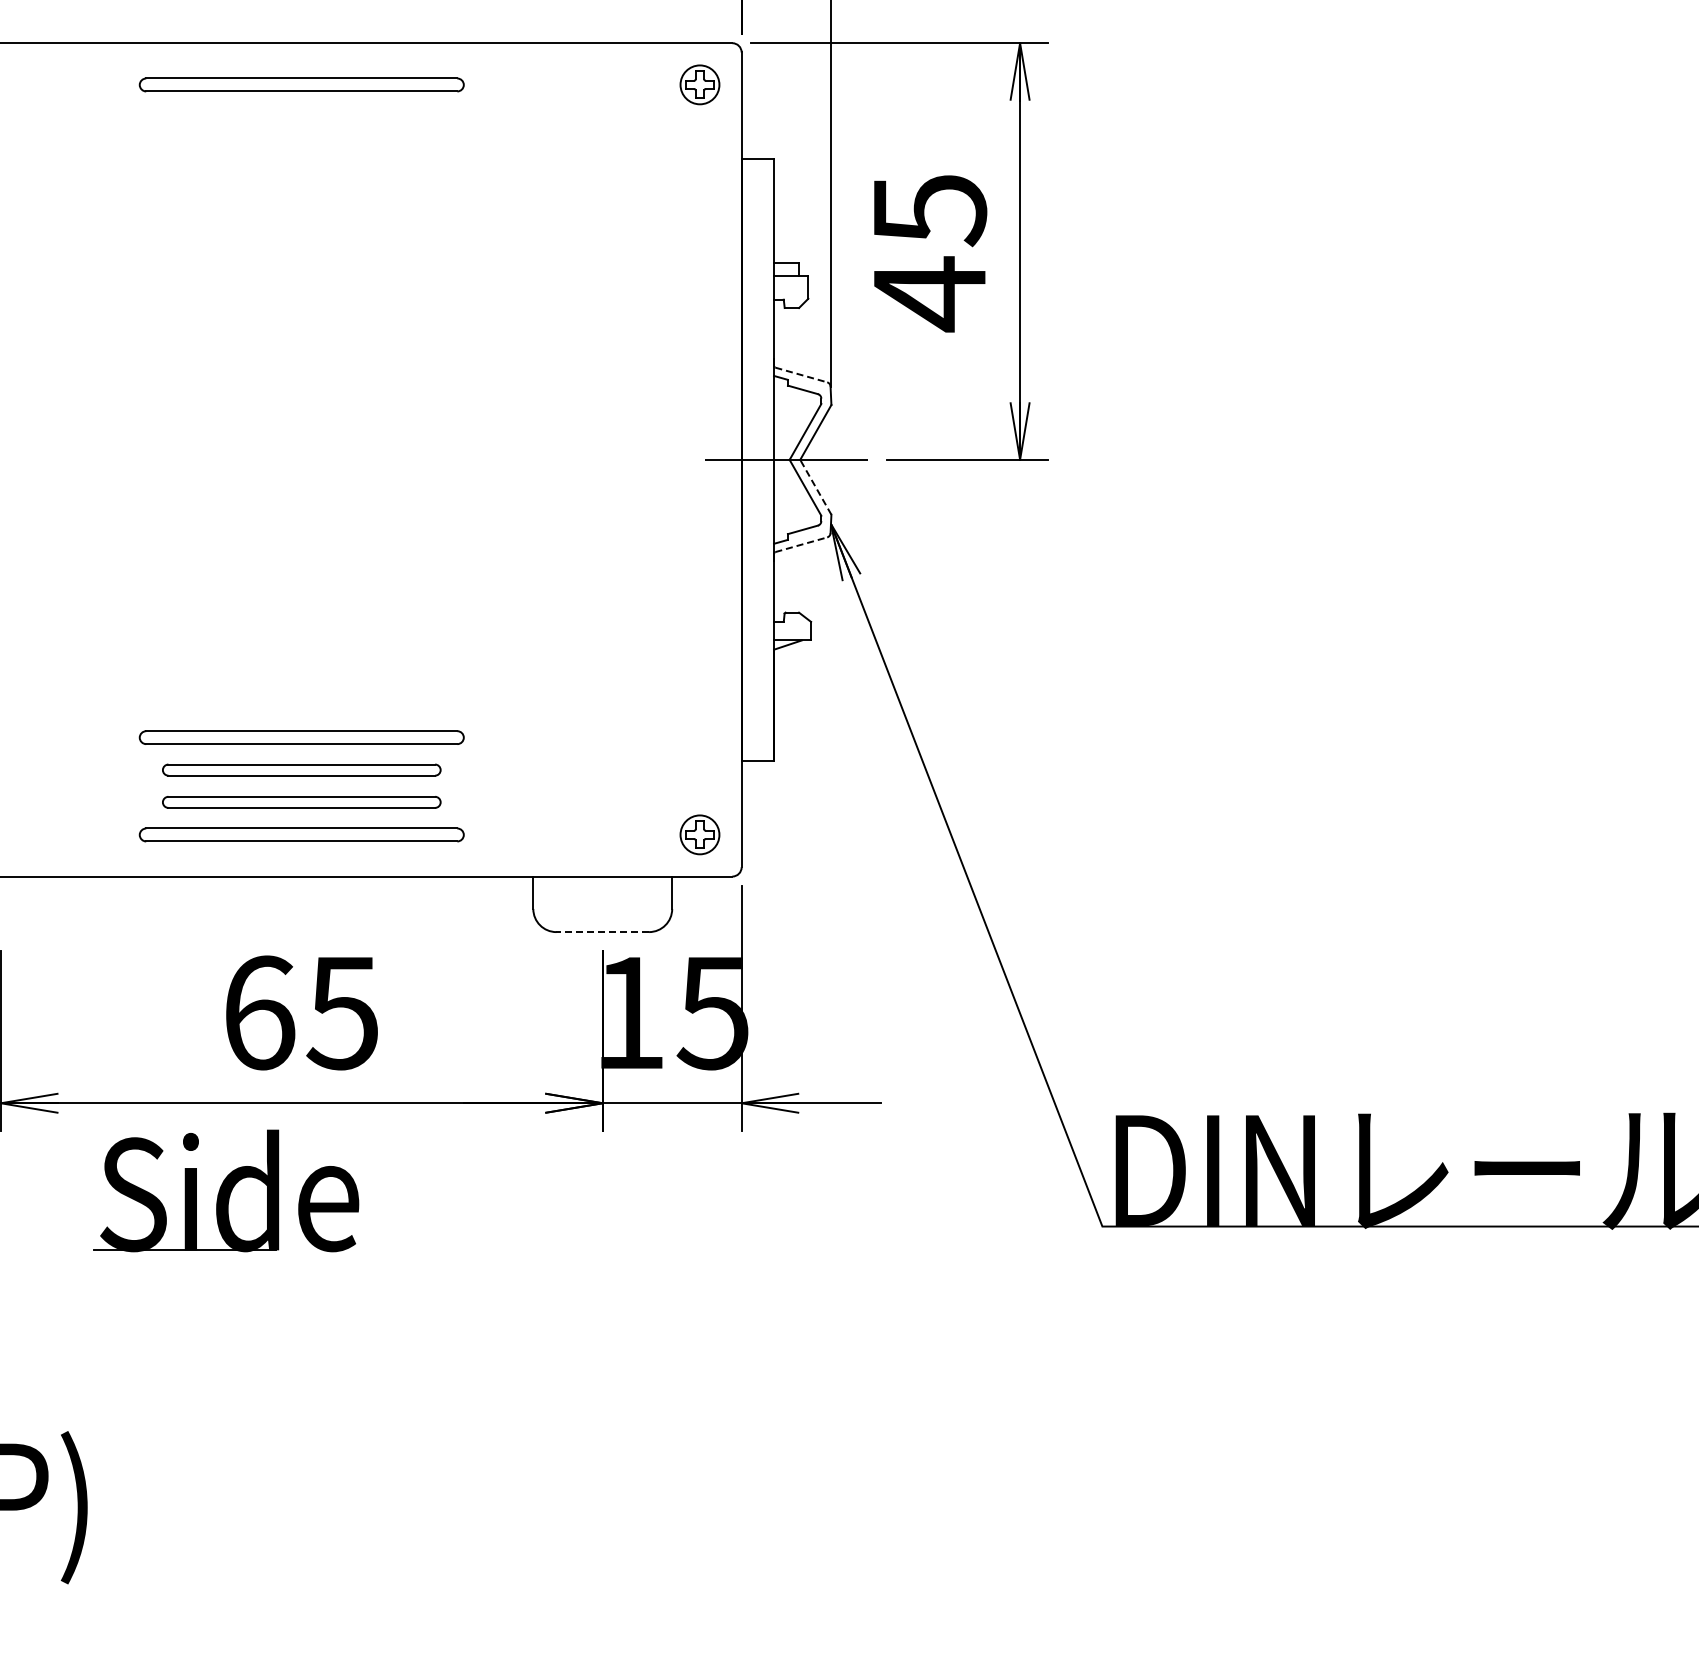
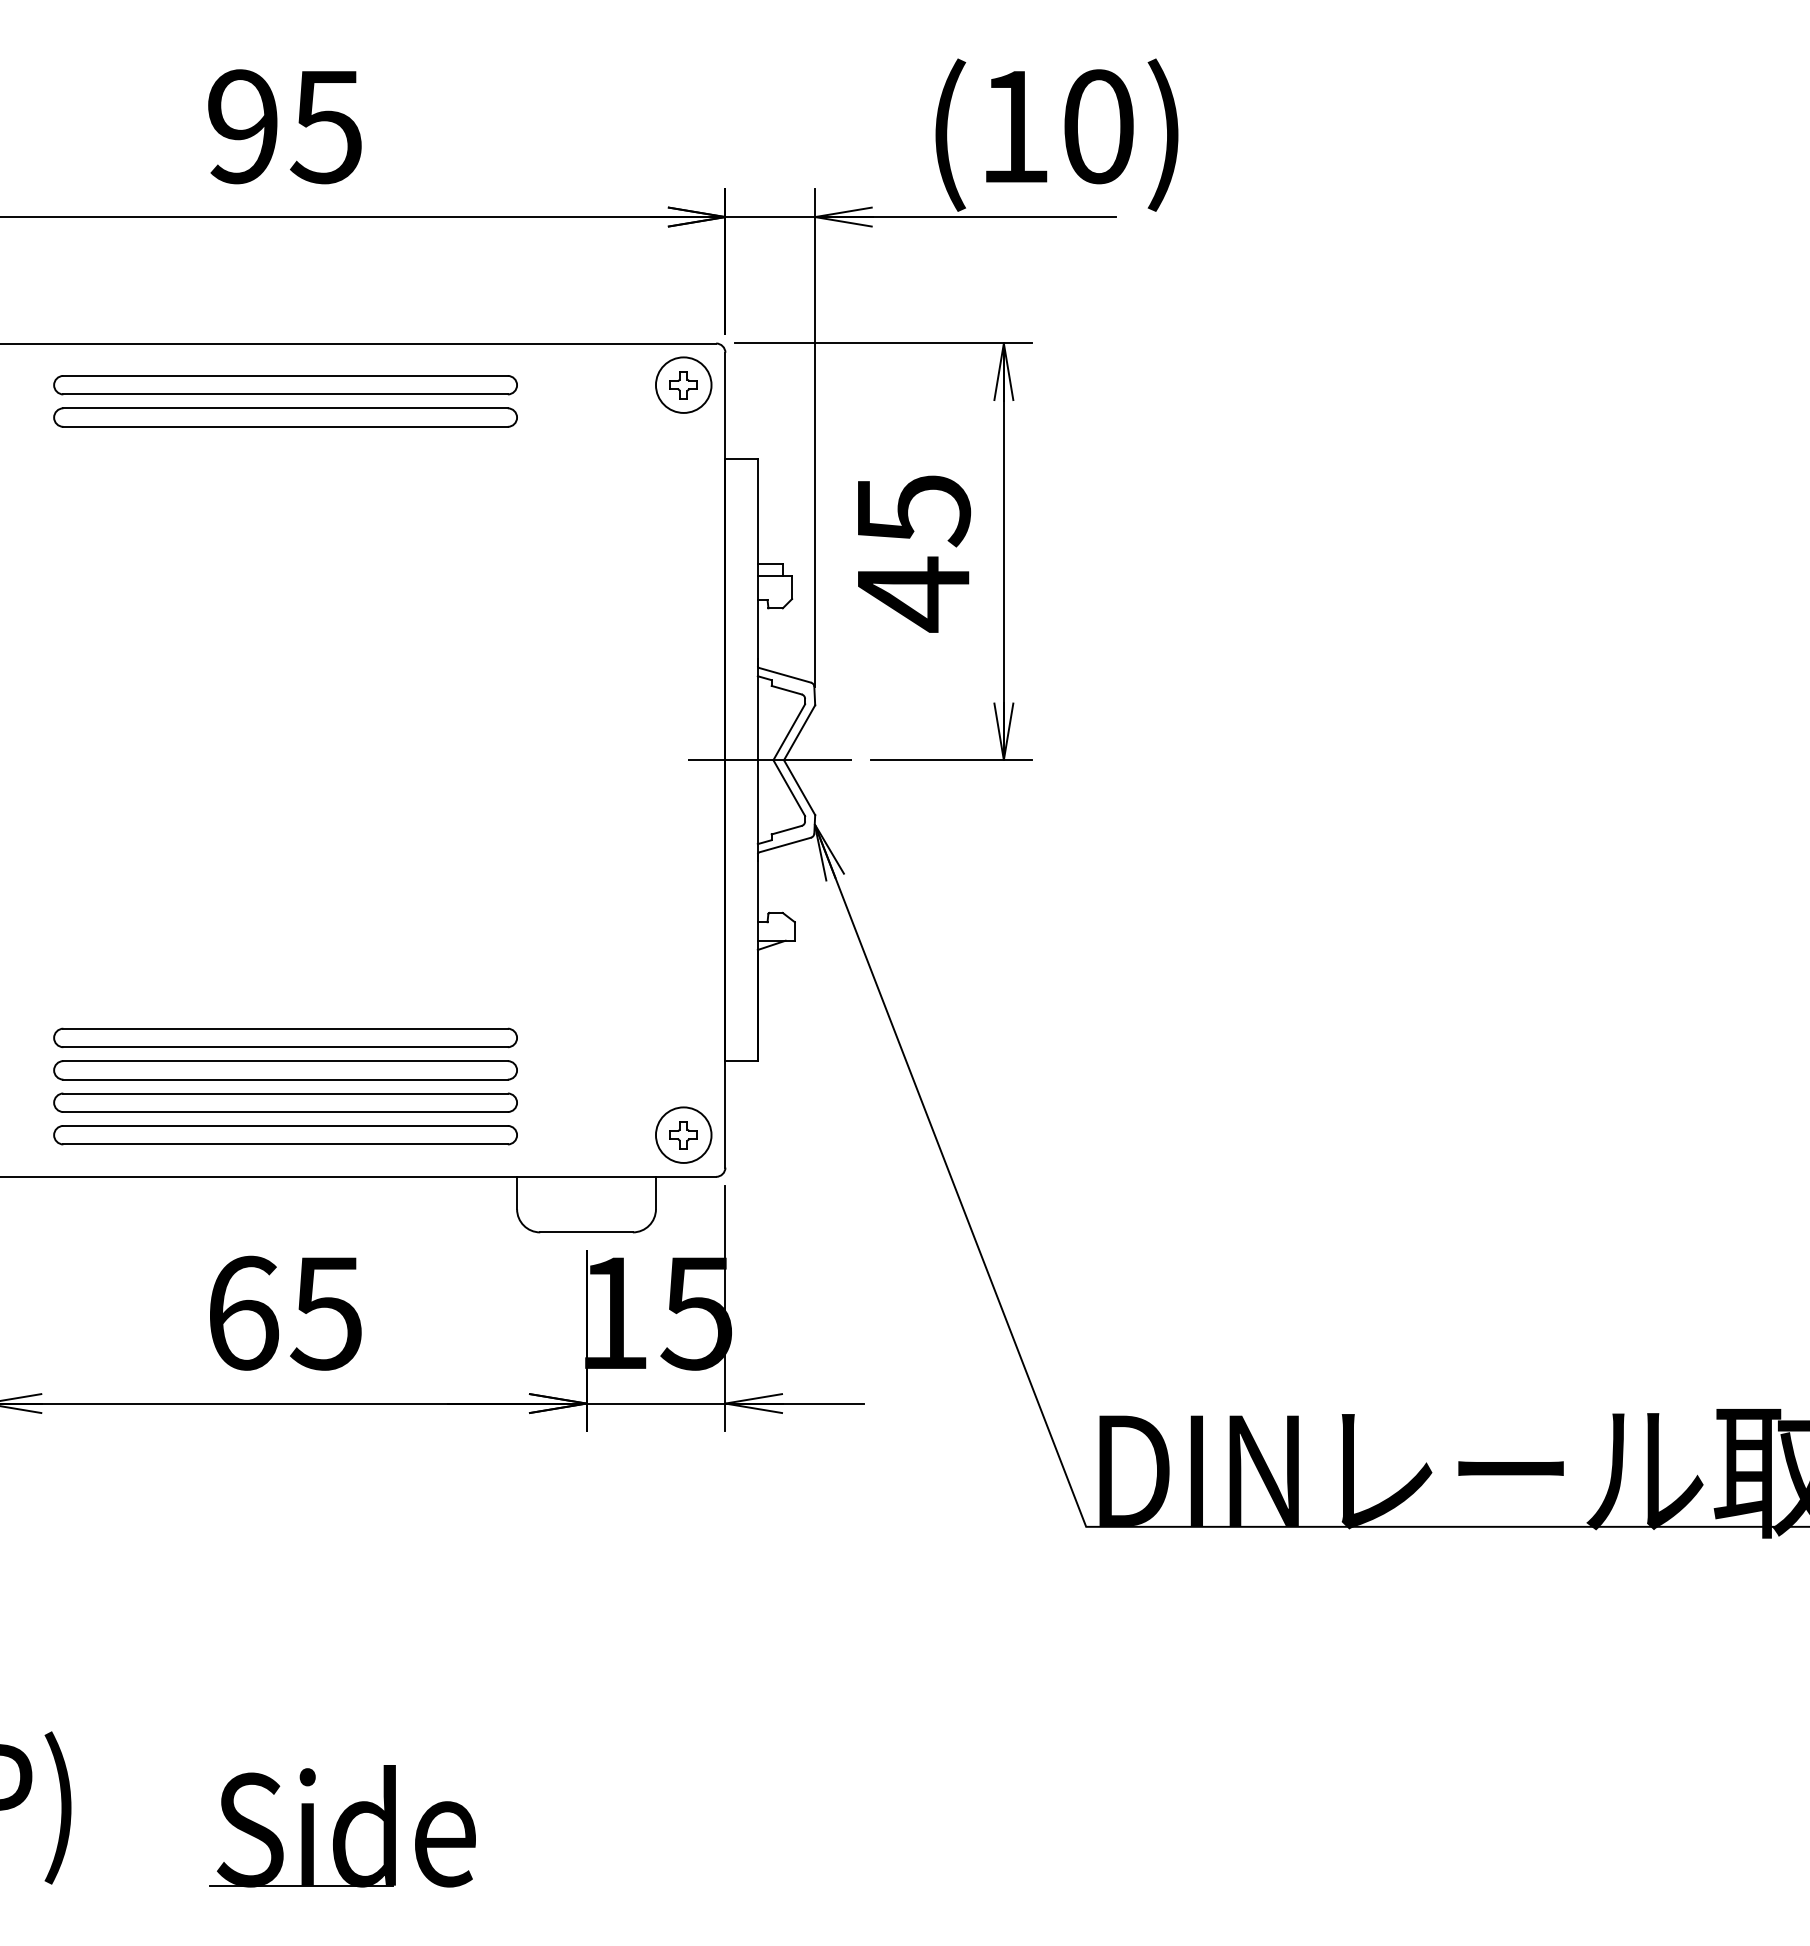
circle: (699, 84) -> (683, 384), size x1.43
part: (301, 85) -> (285, 385), size x1.43
part: (301, 117) -> (285, 417), added
line: (801, 375) -> (785, 675), dashed -> solid
line: (815, 487) -> (799, 787), dashed -> solid
line: (801, 545) -> (785, 845), dashed -> solid
part: (301, 737) -> (285, 1037), size x1.43
part: (301, 770) -> (285, 1070), size x1.67
part: (301, 802) -> (285, 1102), size x1.67
circle: (699, 834) -> (683, 1134), size x1.43
part: (301, 835) -> (285, 1135), size x1.43
line: (602, 932) -> (586, 1232), dashed -> solid
part: (225, 1191) -> (342, 1826), moved

